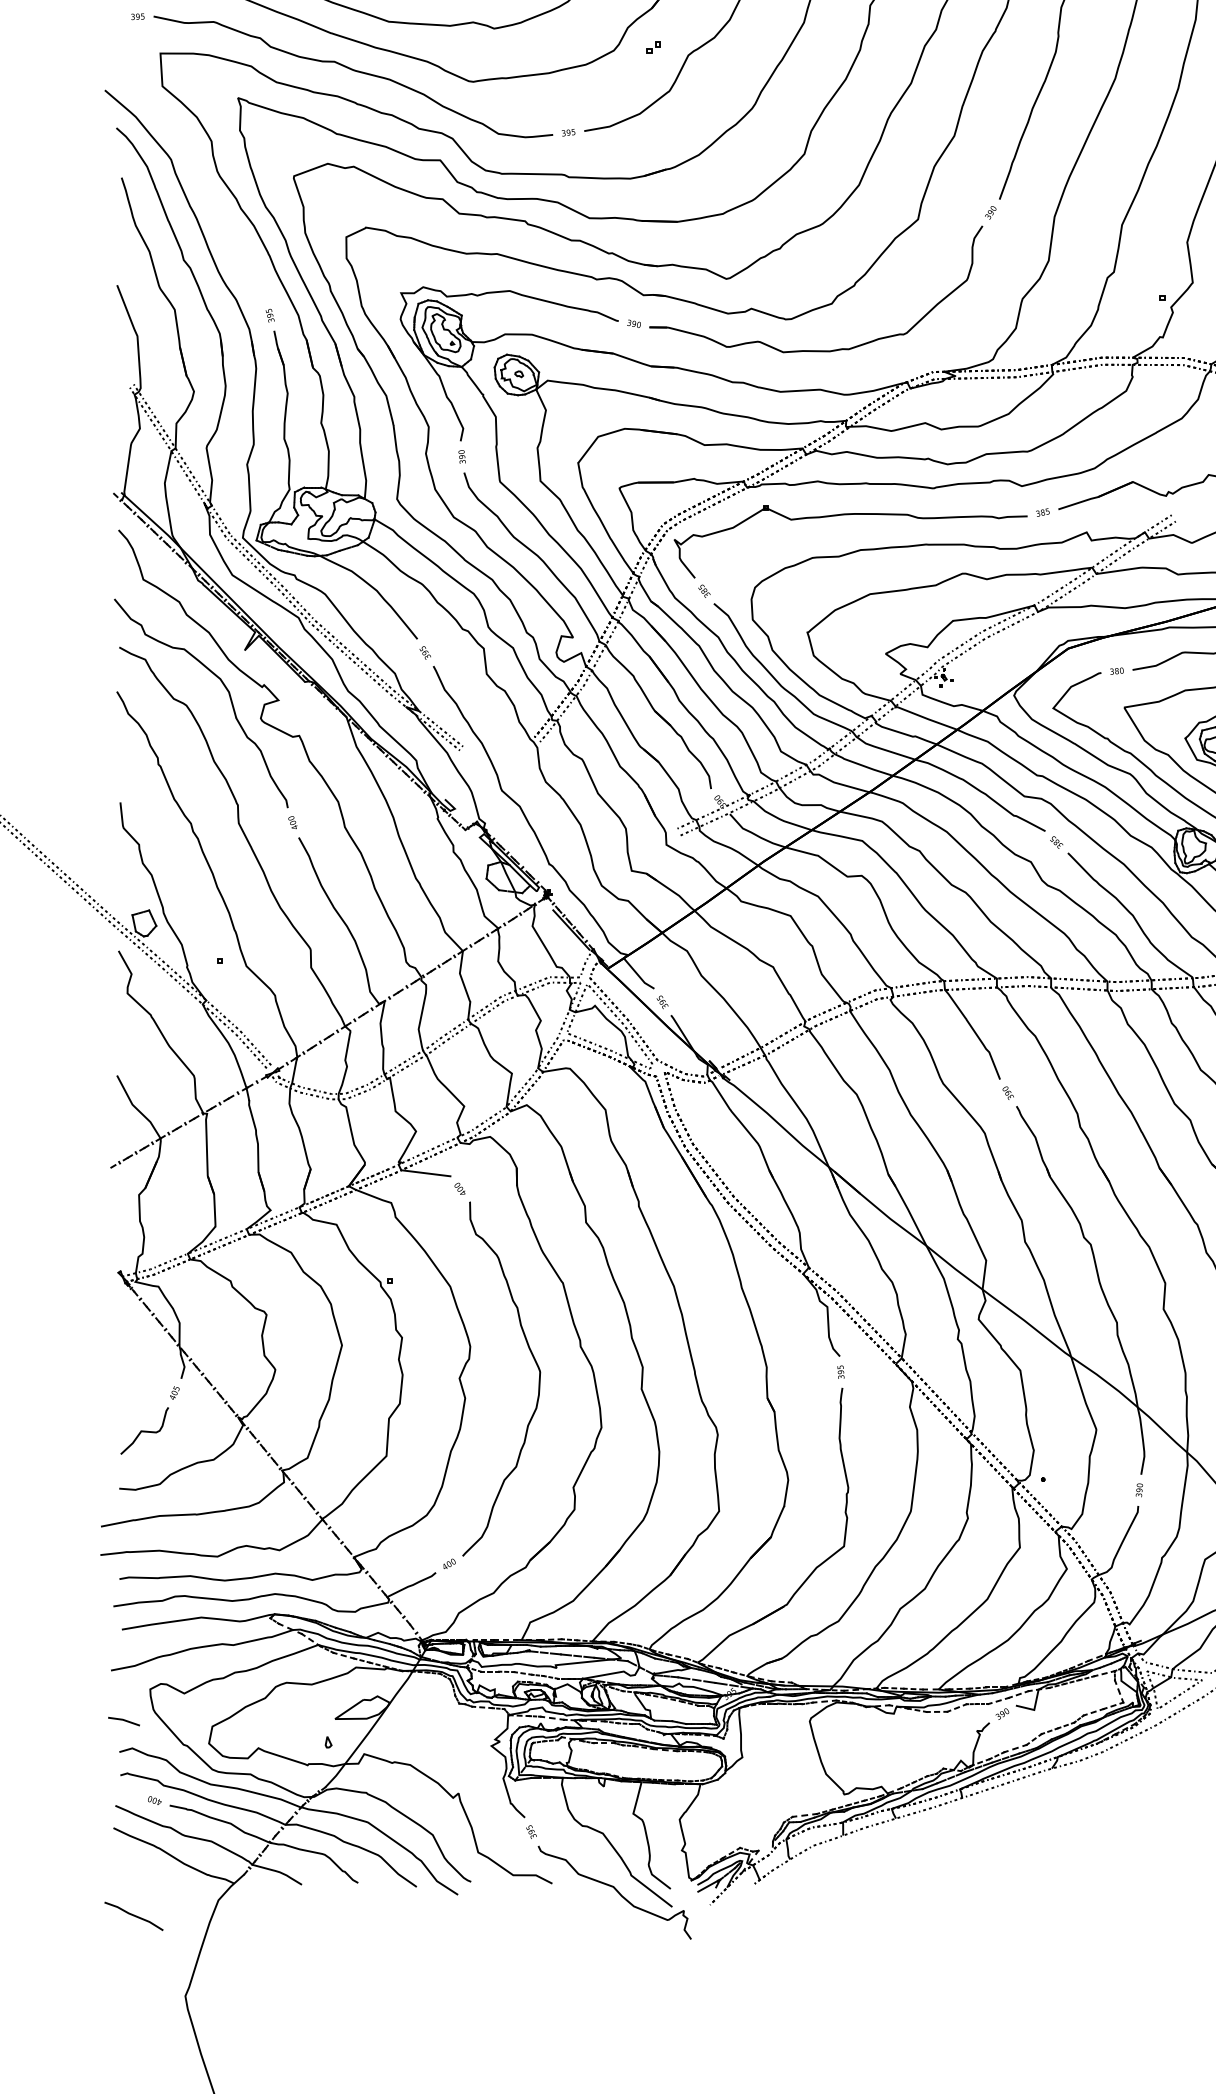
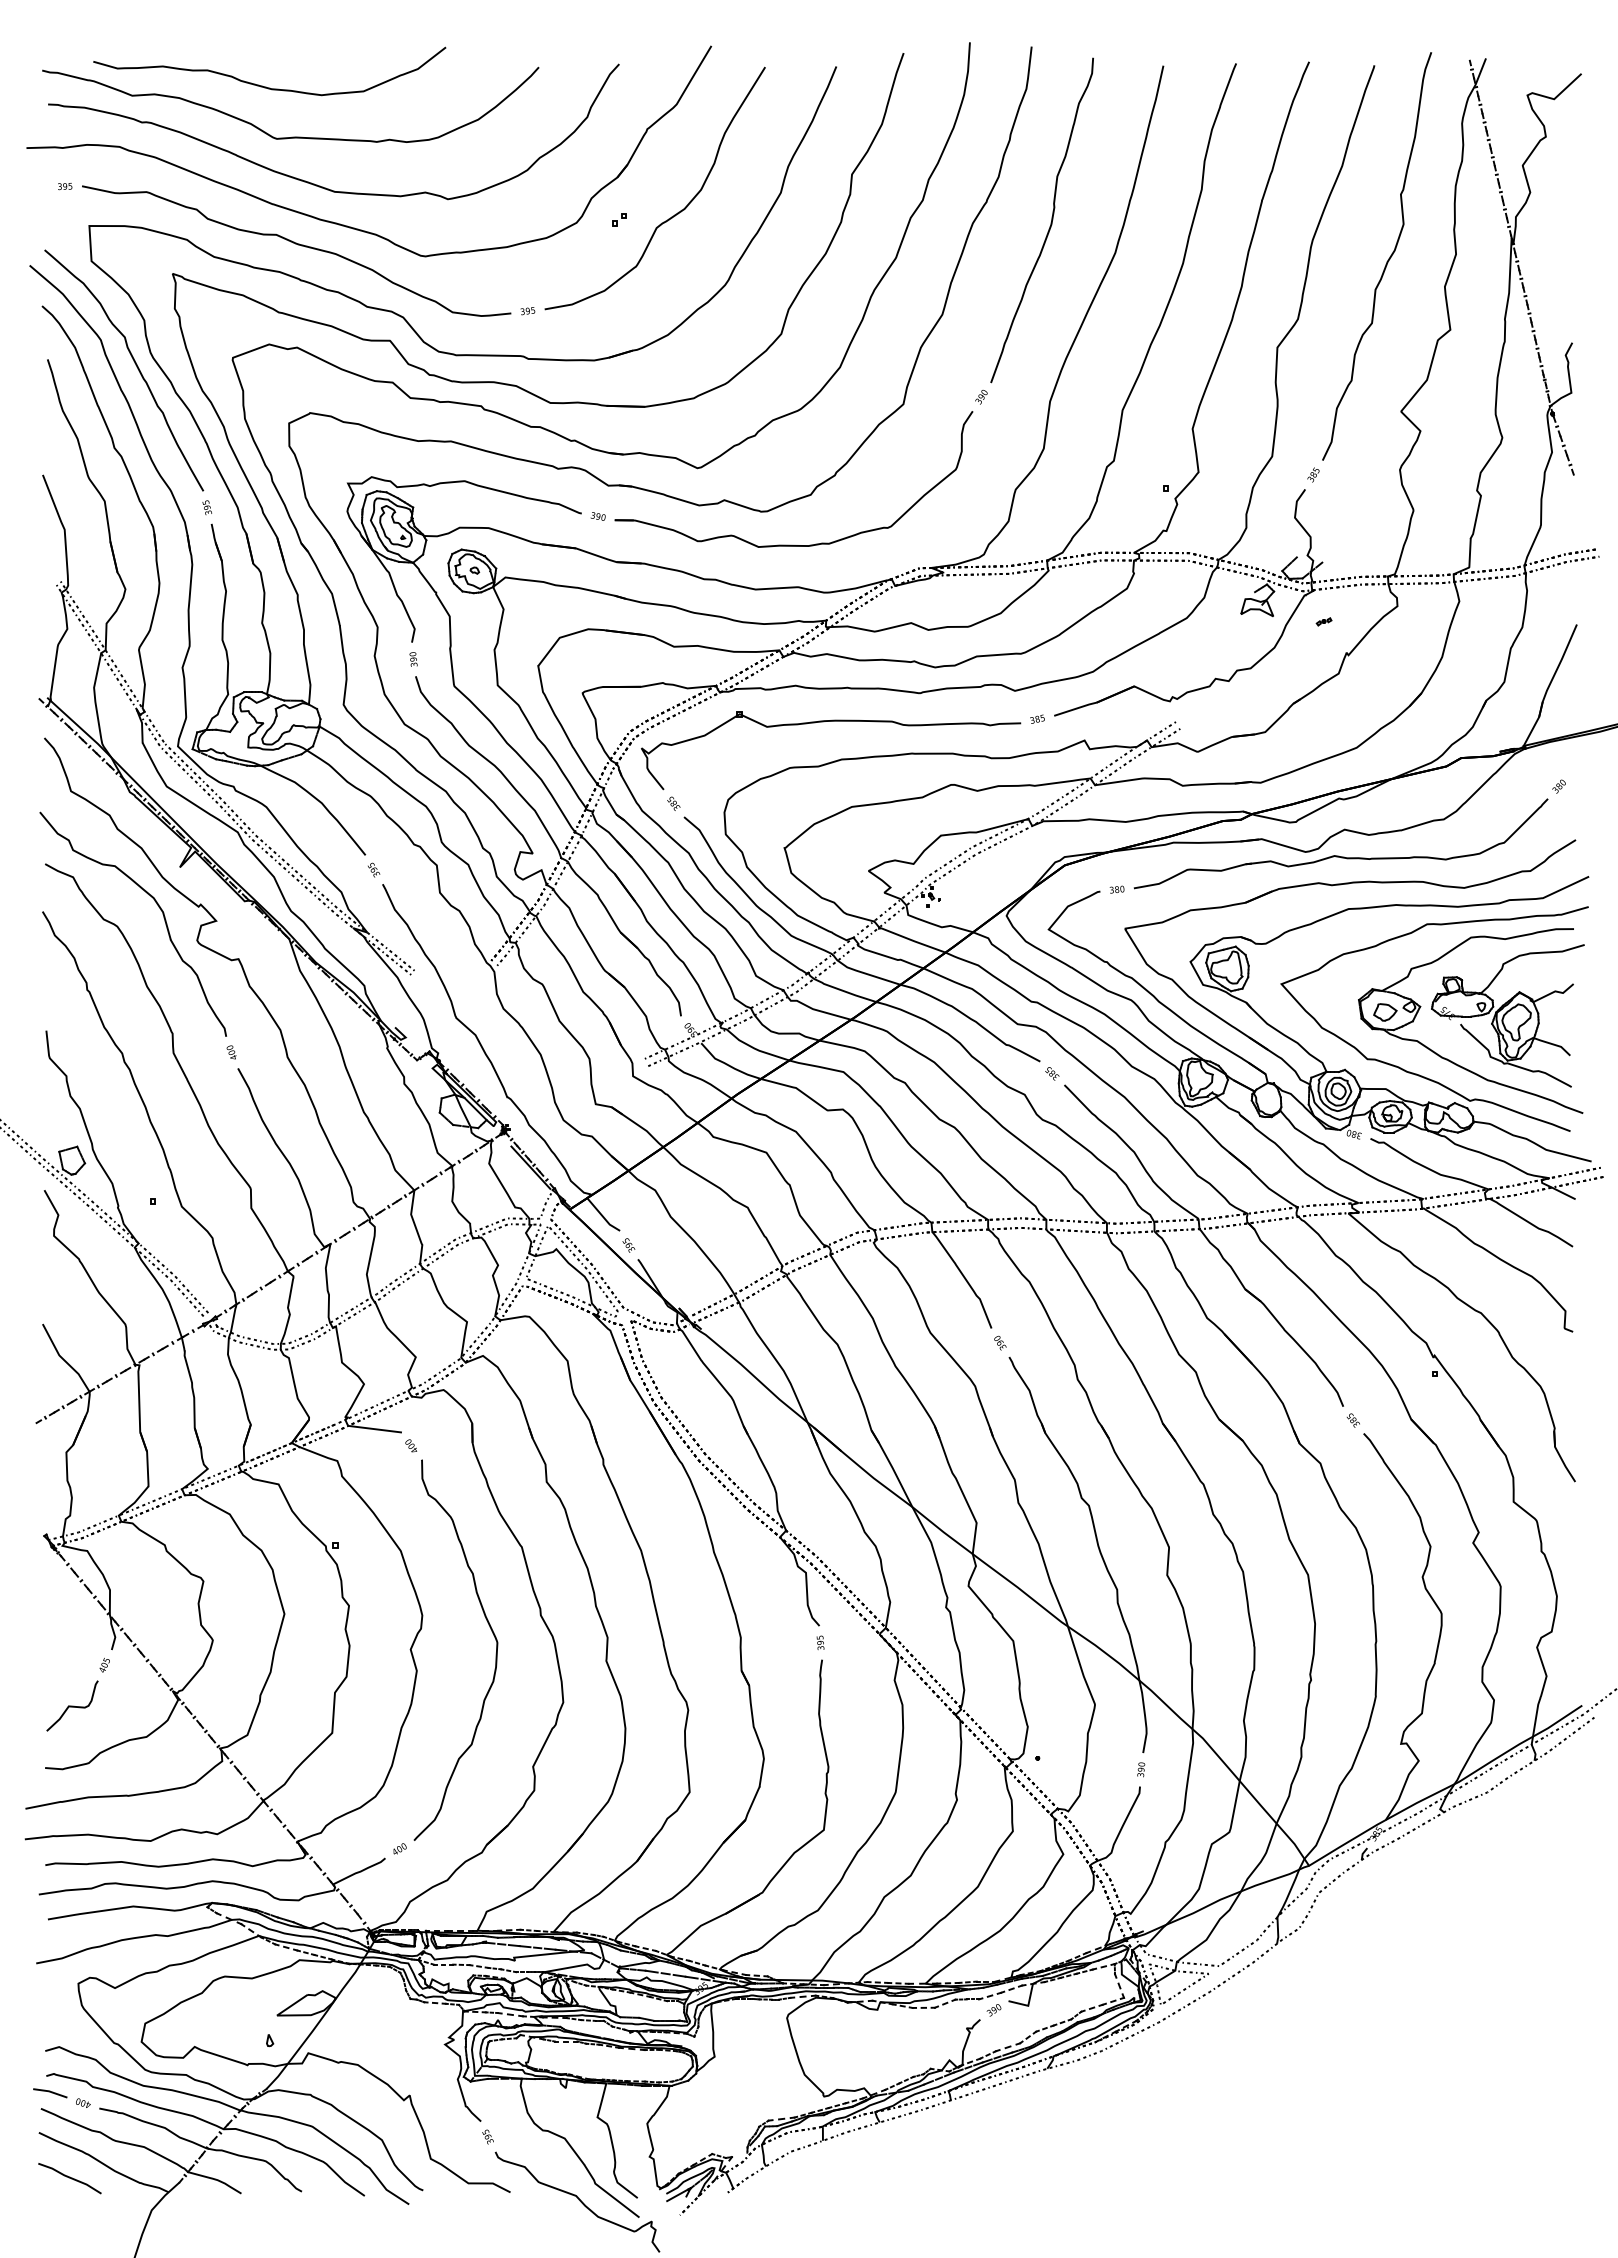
curve: (203, 183) -> (135, 365), added
line: (124, 1720) -> (50, 2092), moved
line: (133, 1916) -> (69, 2178), moved

